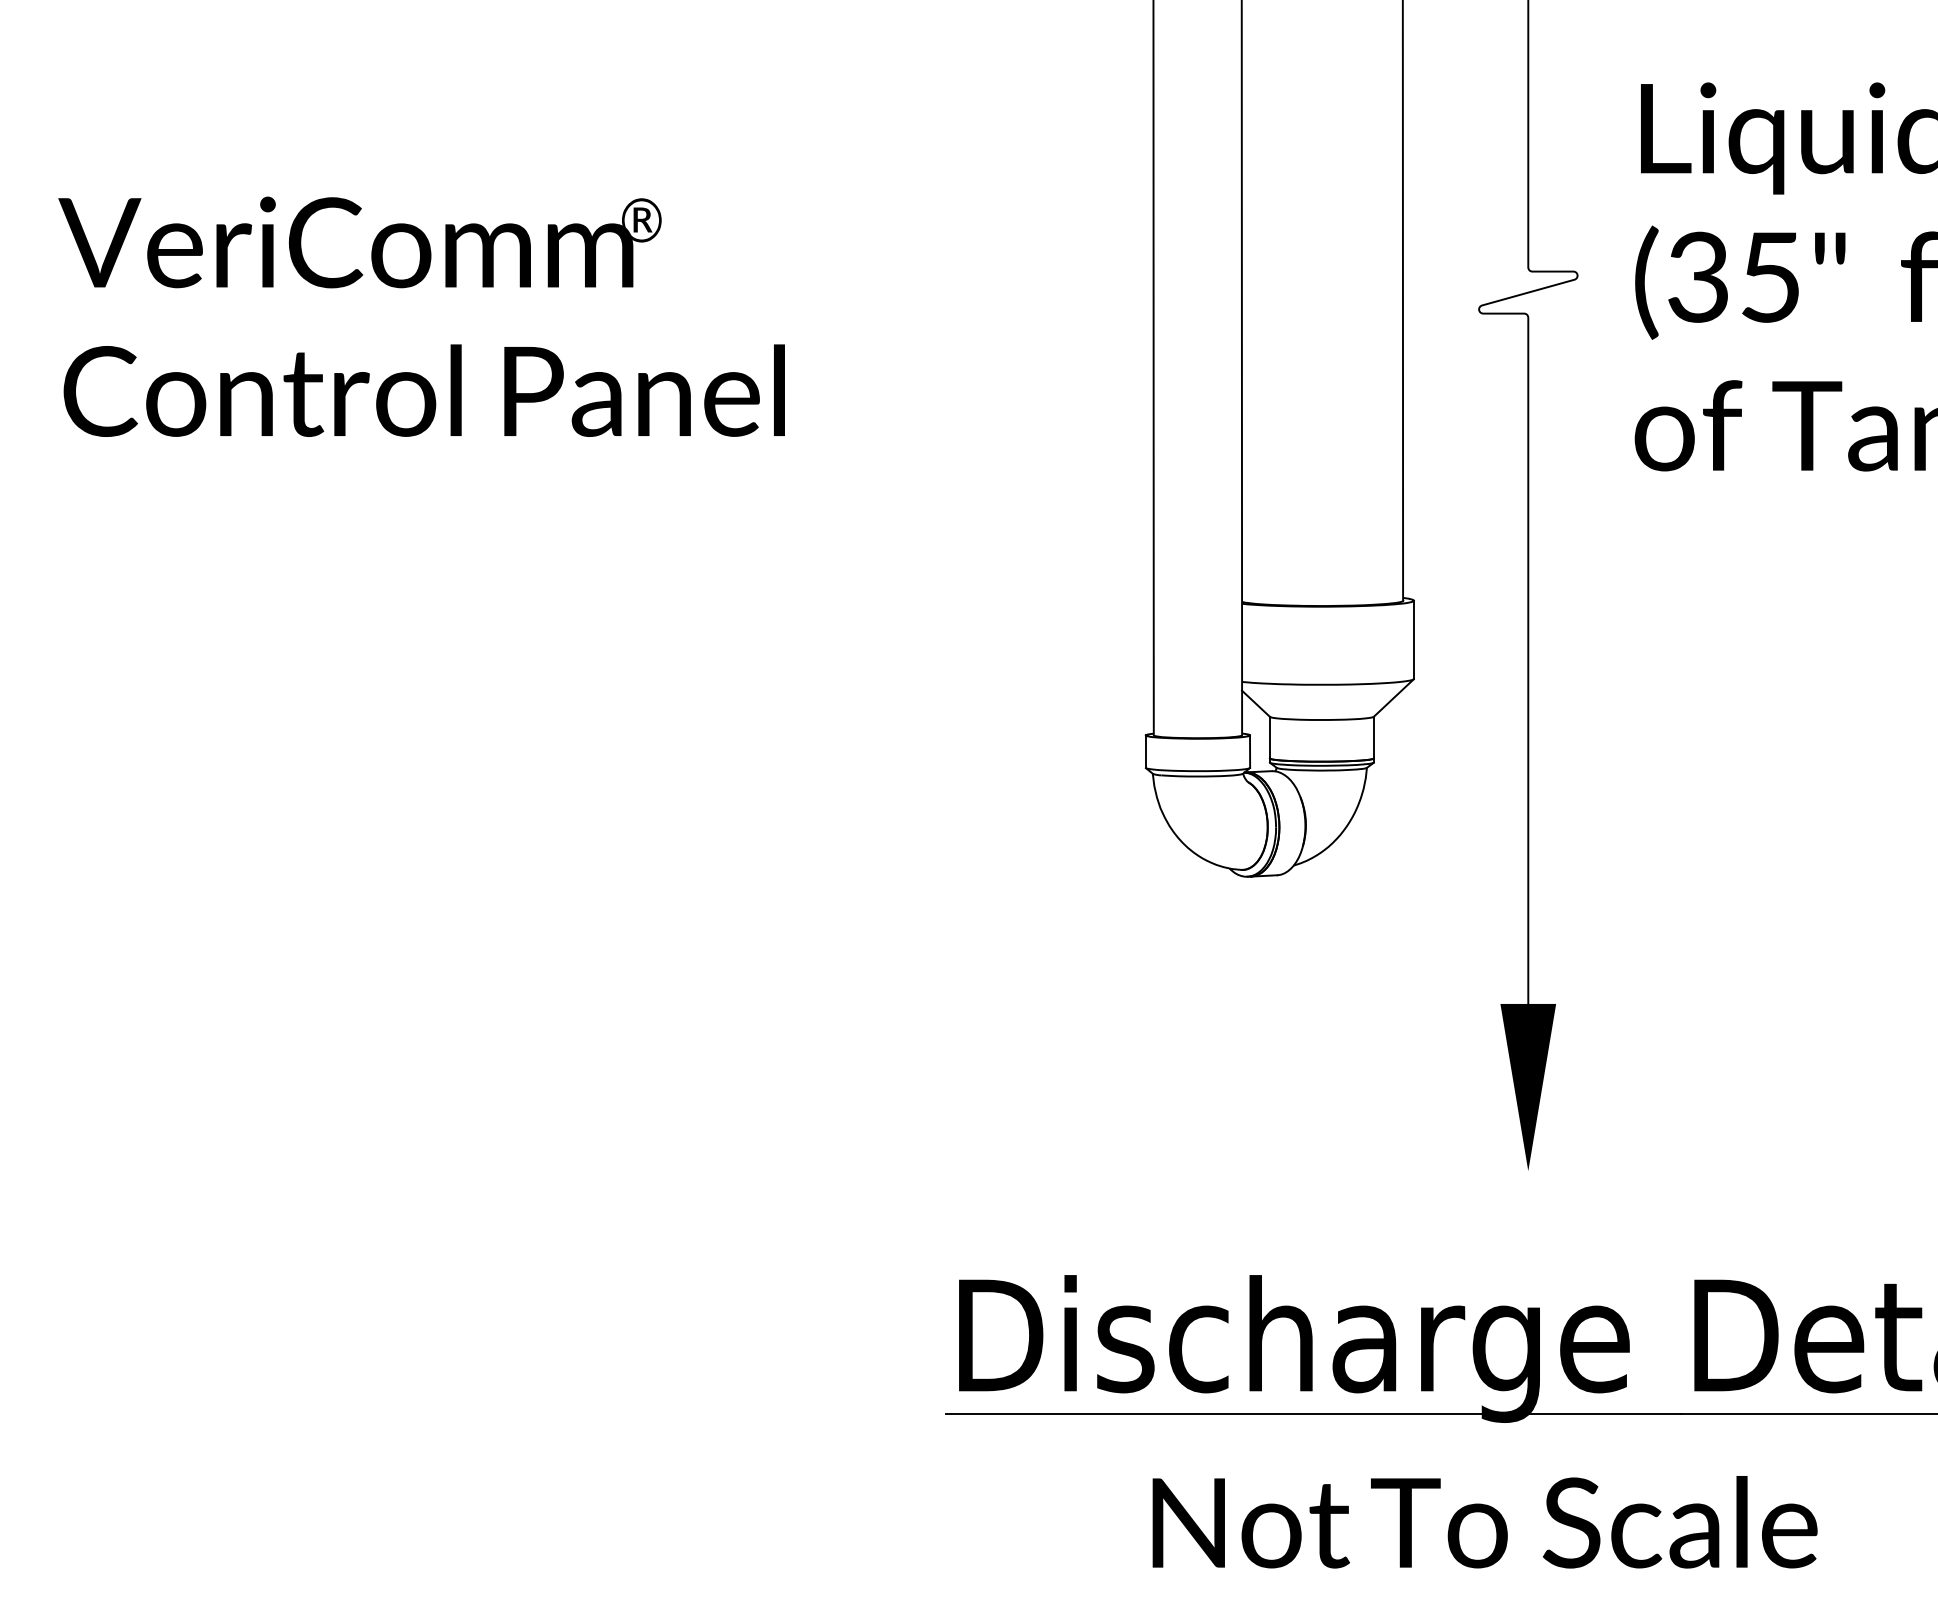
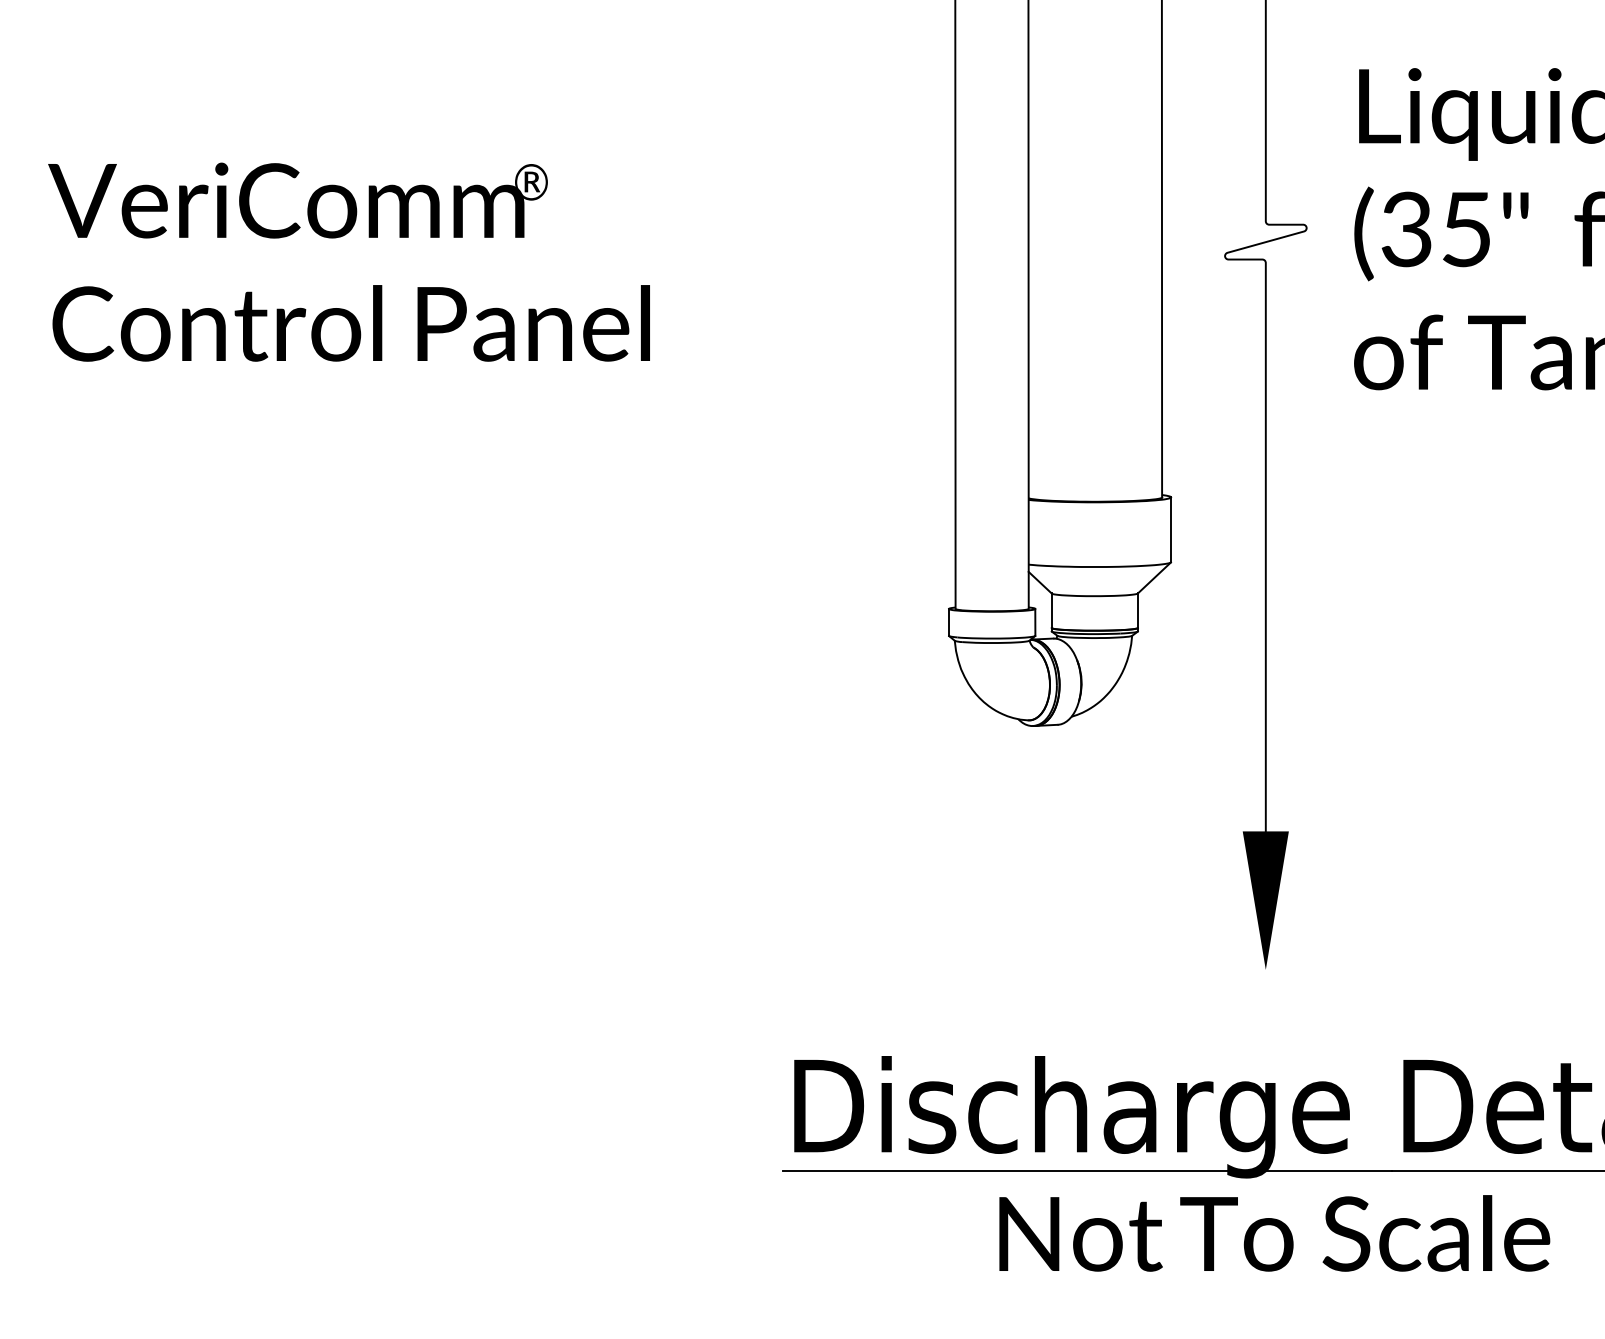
text: (1484, 1522) -> (1274, 1233), moved

